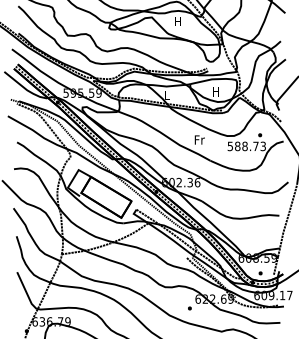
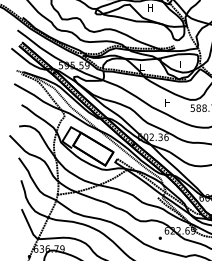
text: (215, 91) -> (180, 64), H -> L
text: (199, 139) -> (168, 102), Fr -> H

